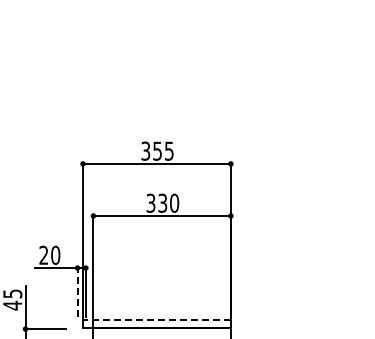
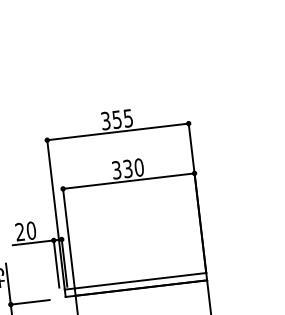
line: (77, 292) -> (56, 263), dashed -> solid
line: (156, 320) -> (135, 281), dashed -> solid

